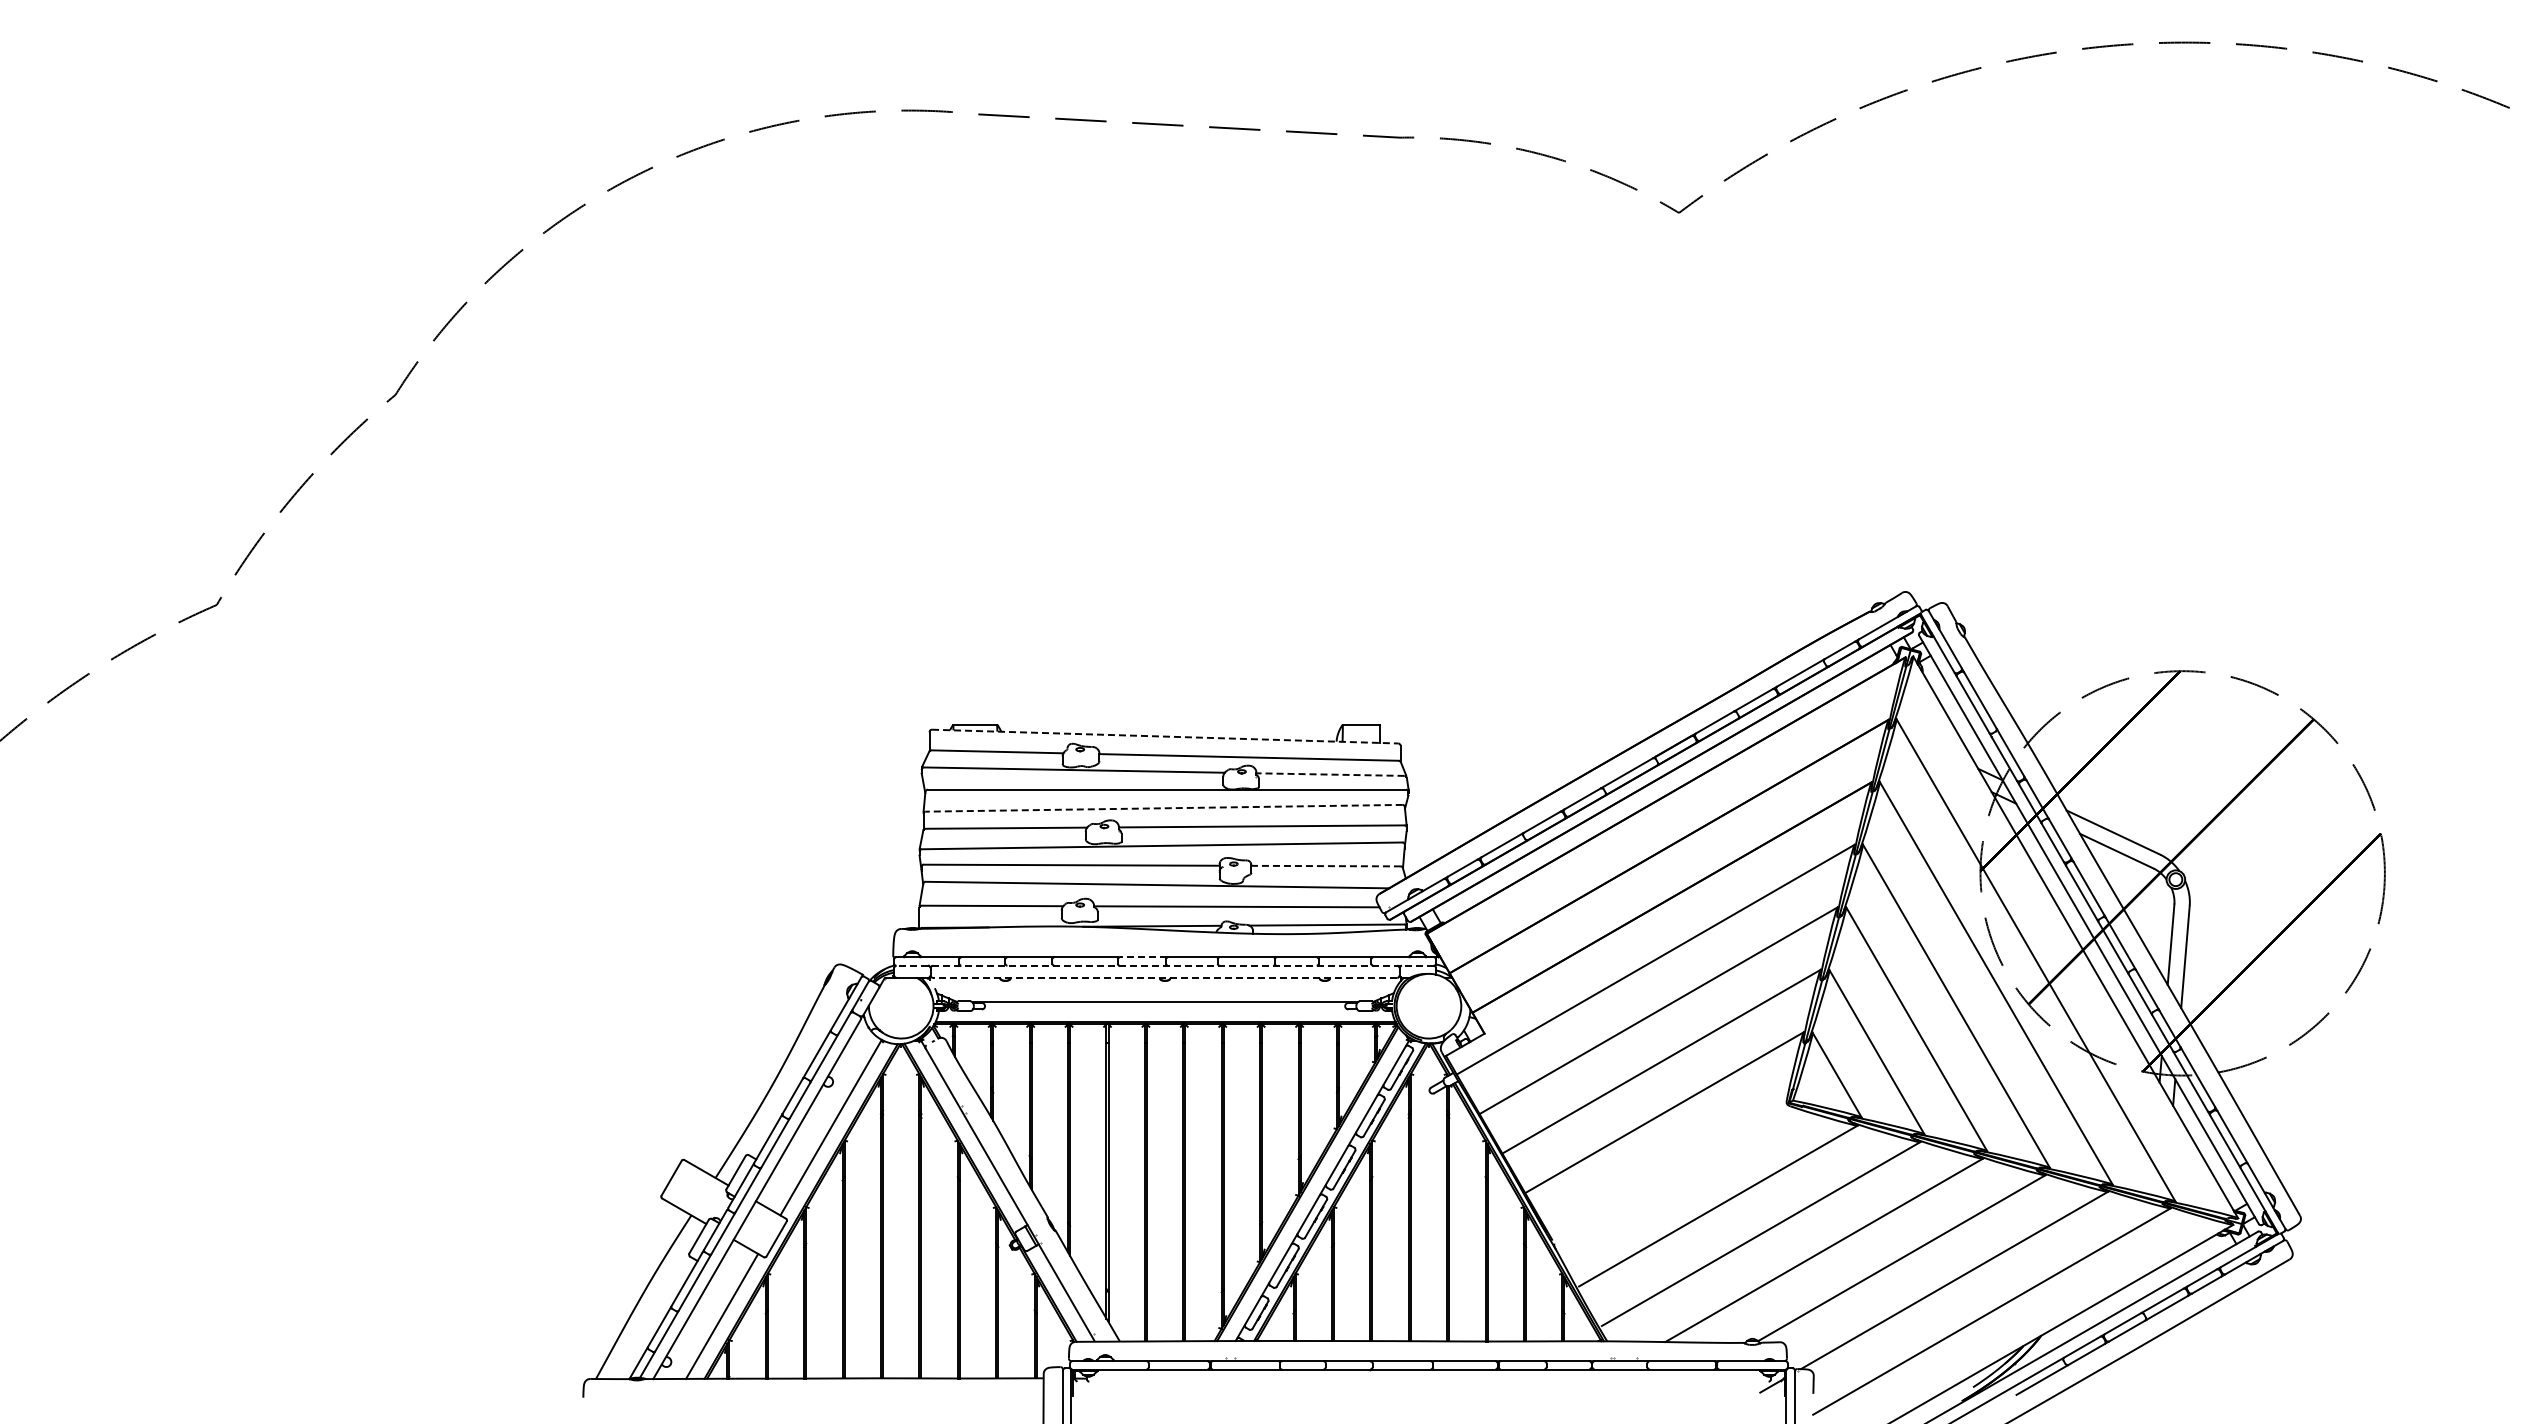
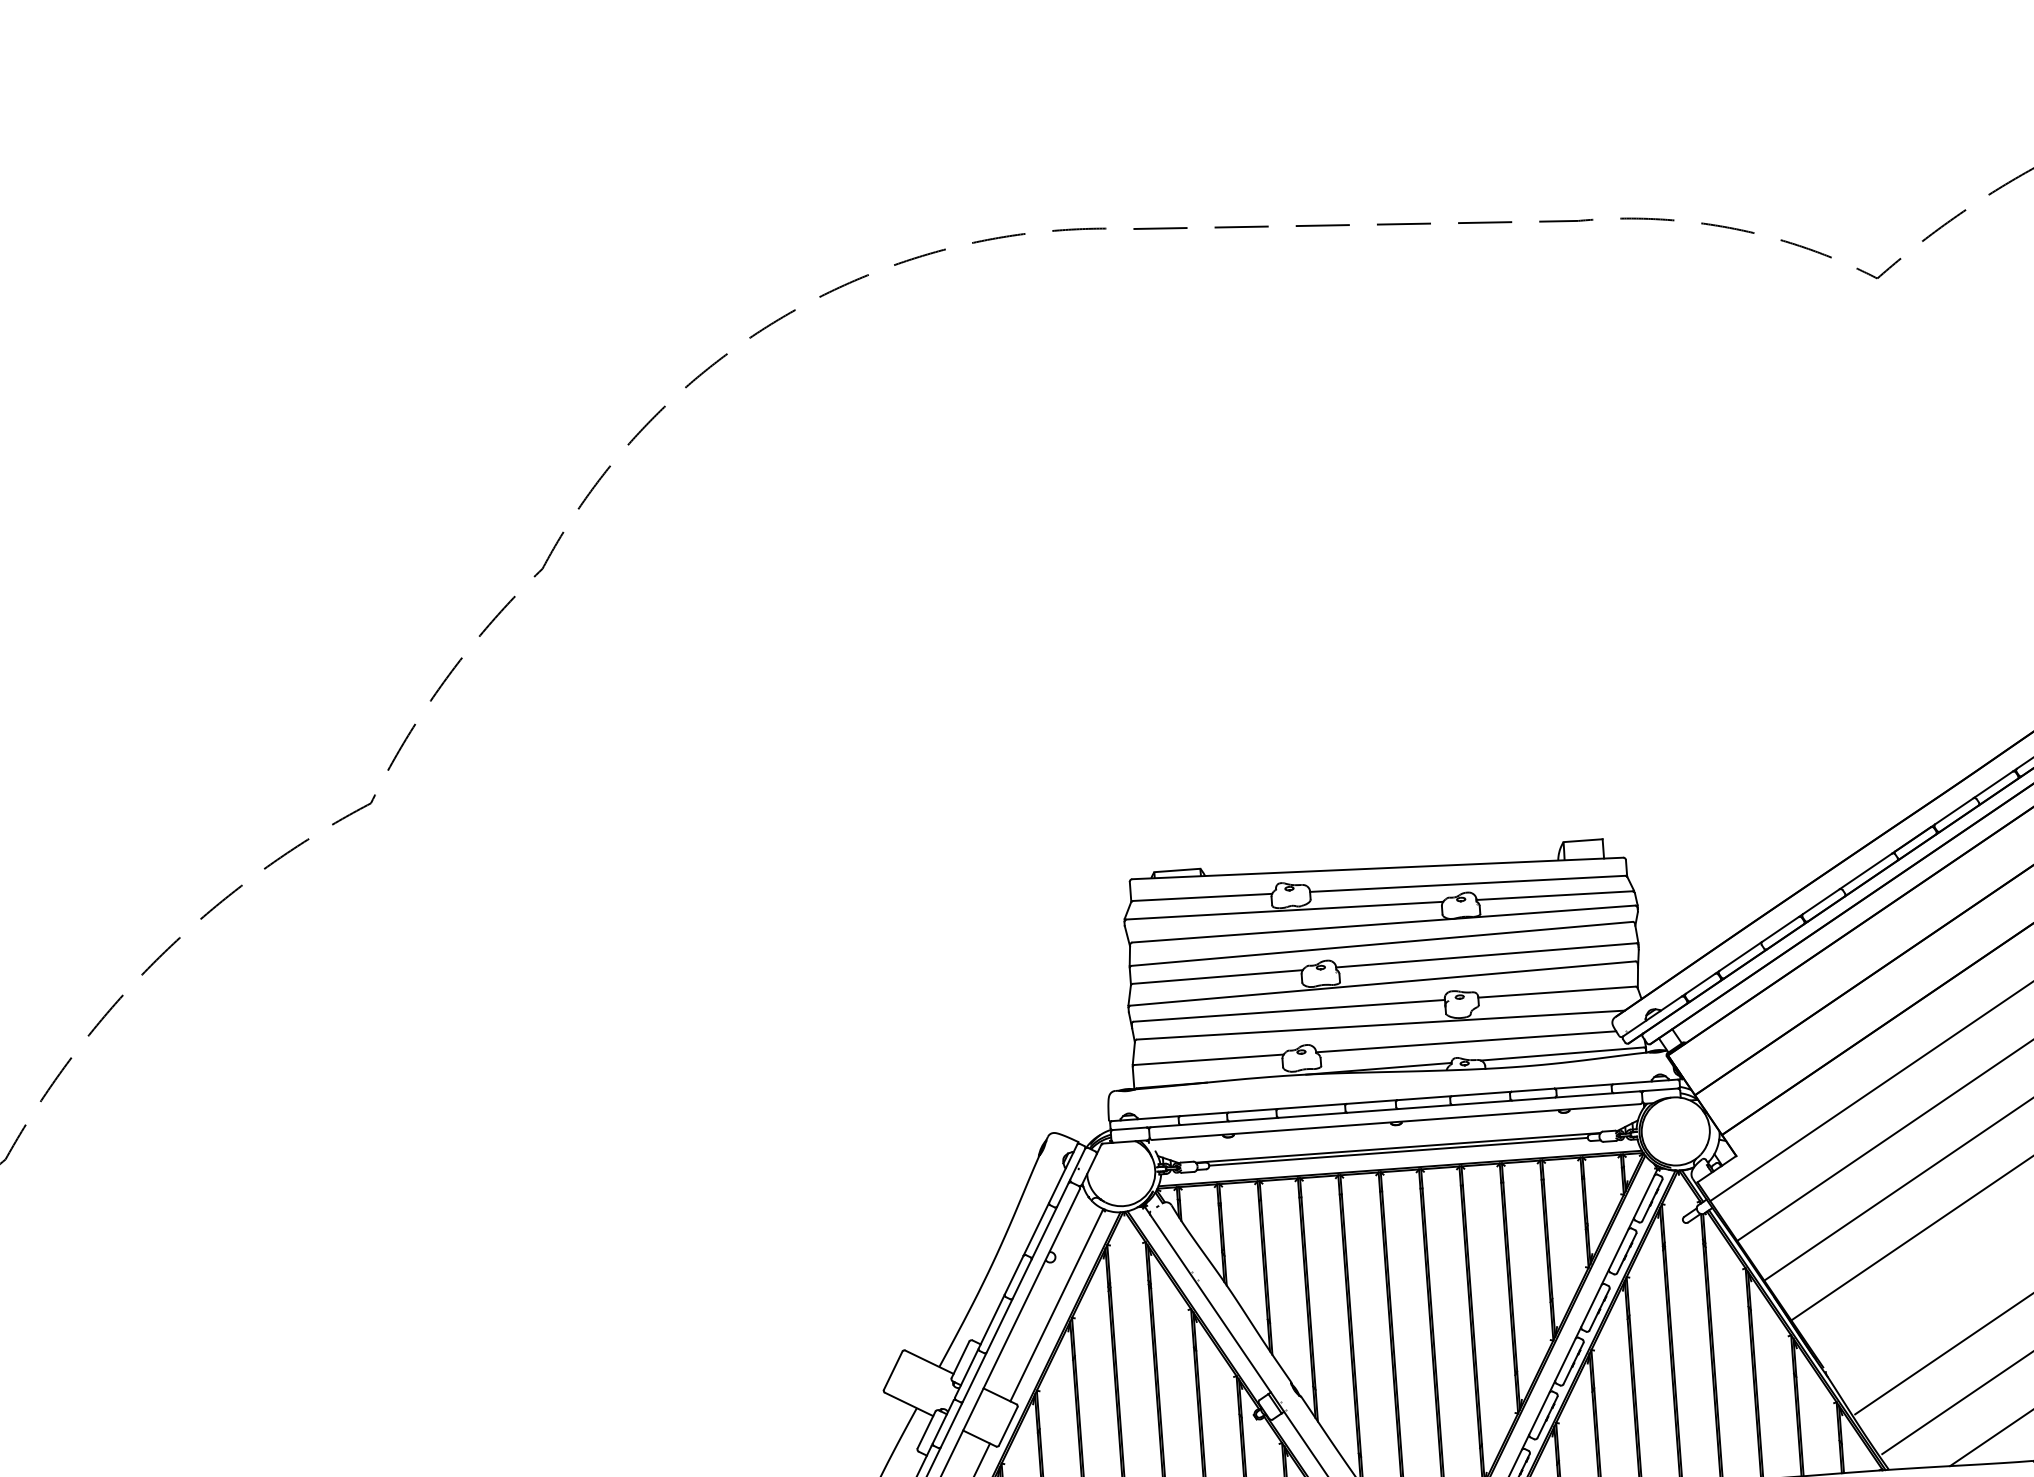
line: (1165, 736) -> (1378, 868), dashed -> solid
line: (1329, 774) -> (1553, 895), dashed -> solid
line: (1164, 808) -> (1382, 944), dashed -> solid
line: (1326, 866) -> (1557, 992), dashed -> solid
line: (1142, 957) -> (1370, 1102), dashed -> solid
line: (1165, 965) -> (1395, 1108), dashed -> solid
line: (1164, 977) -> (1395, 1121), dashed -> solid
line: (1165, 1006) -> (1398, 1152), added

